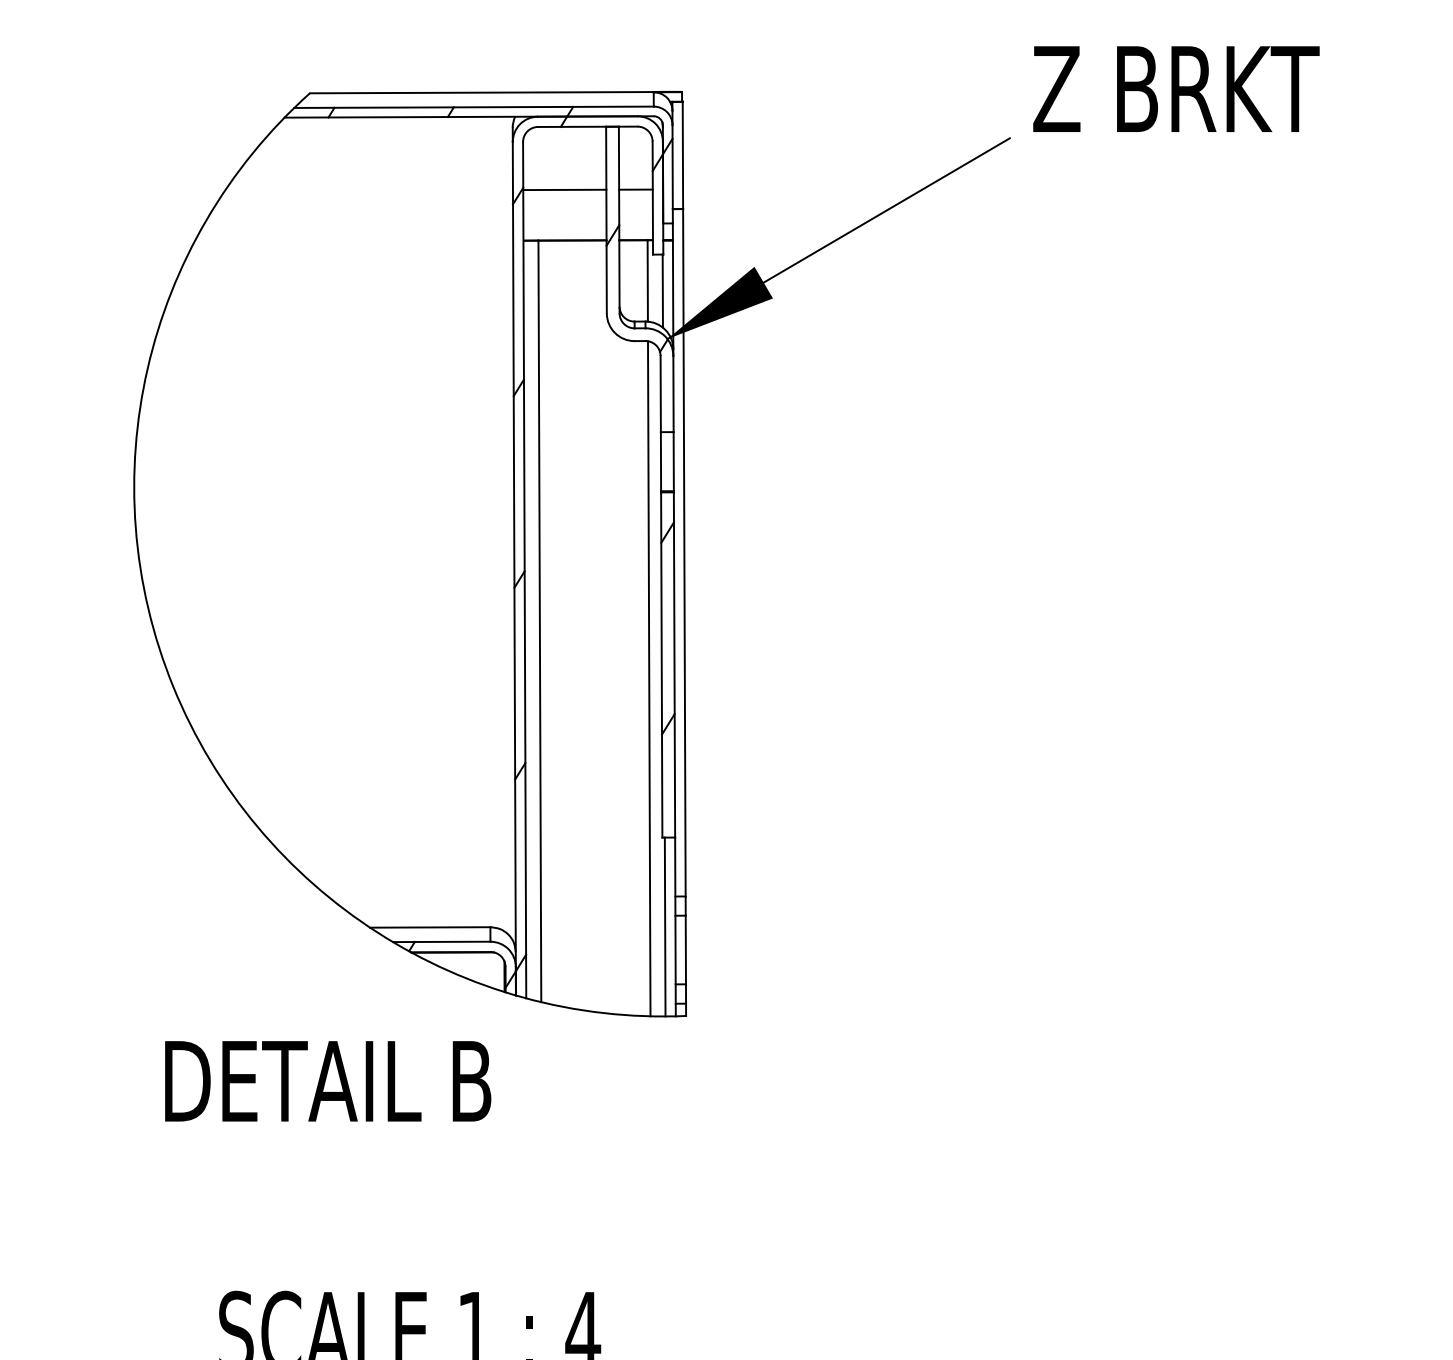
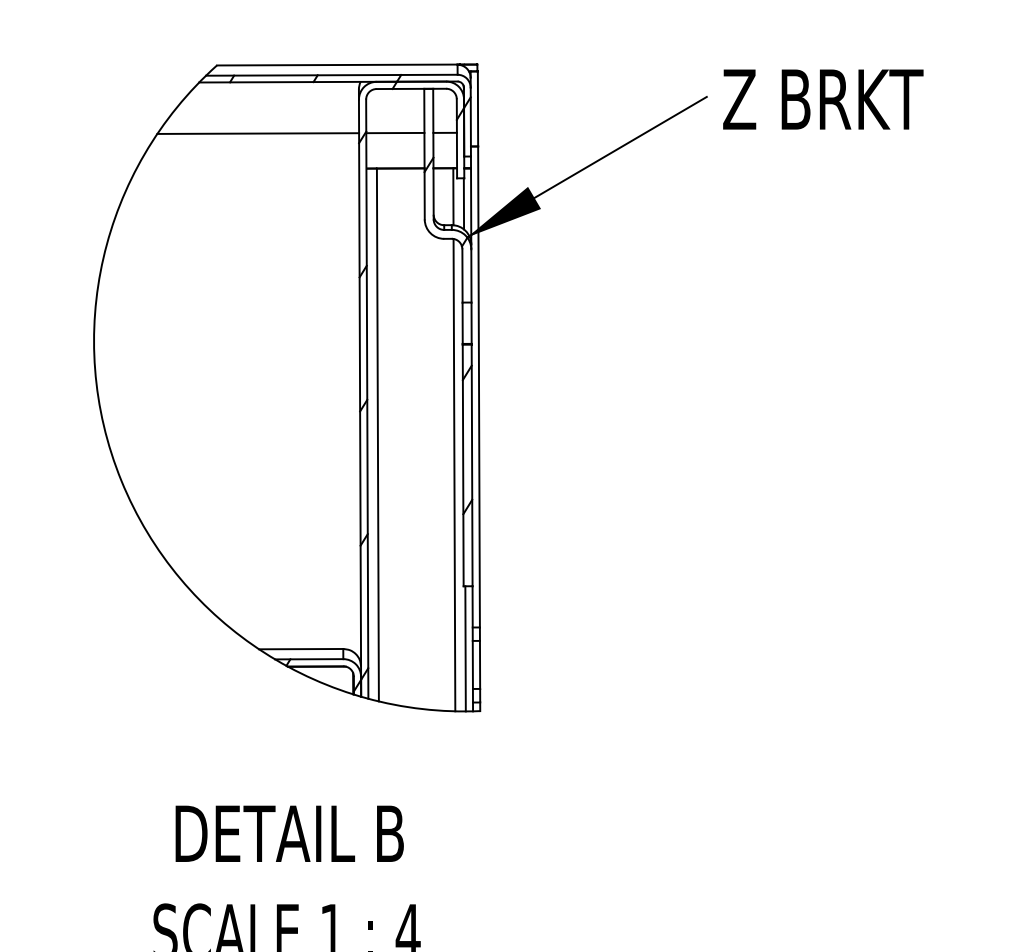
text: (1176, 89) -> (823, 99), moved
line: (369, 190) -> (258, 133), added
text: (327, 1080) -> (289, 833), moved

